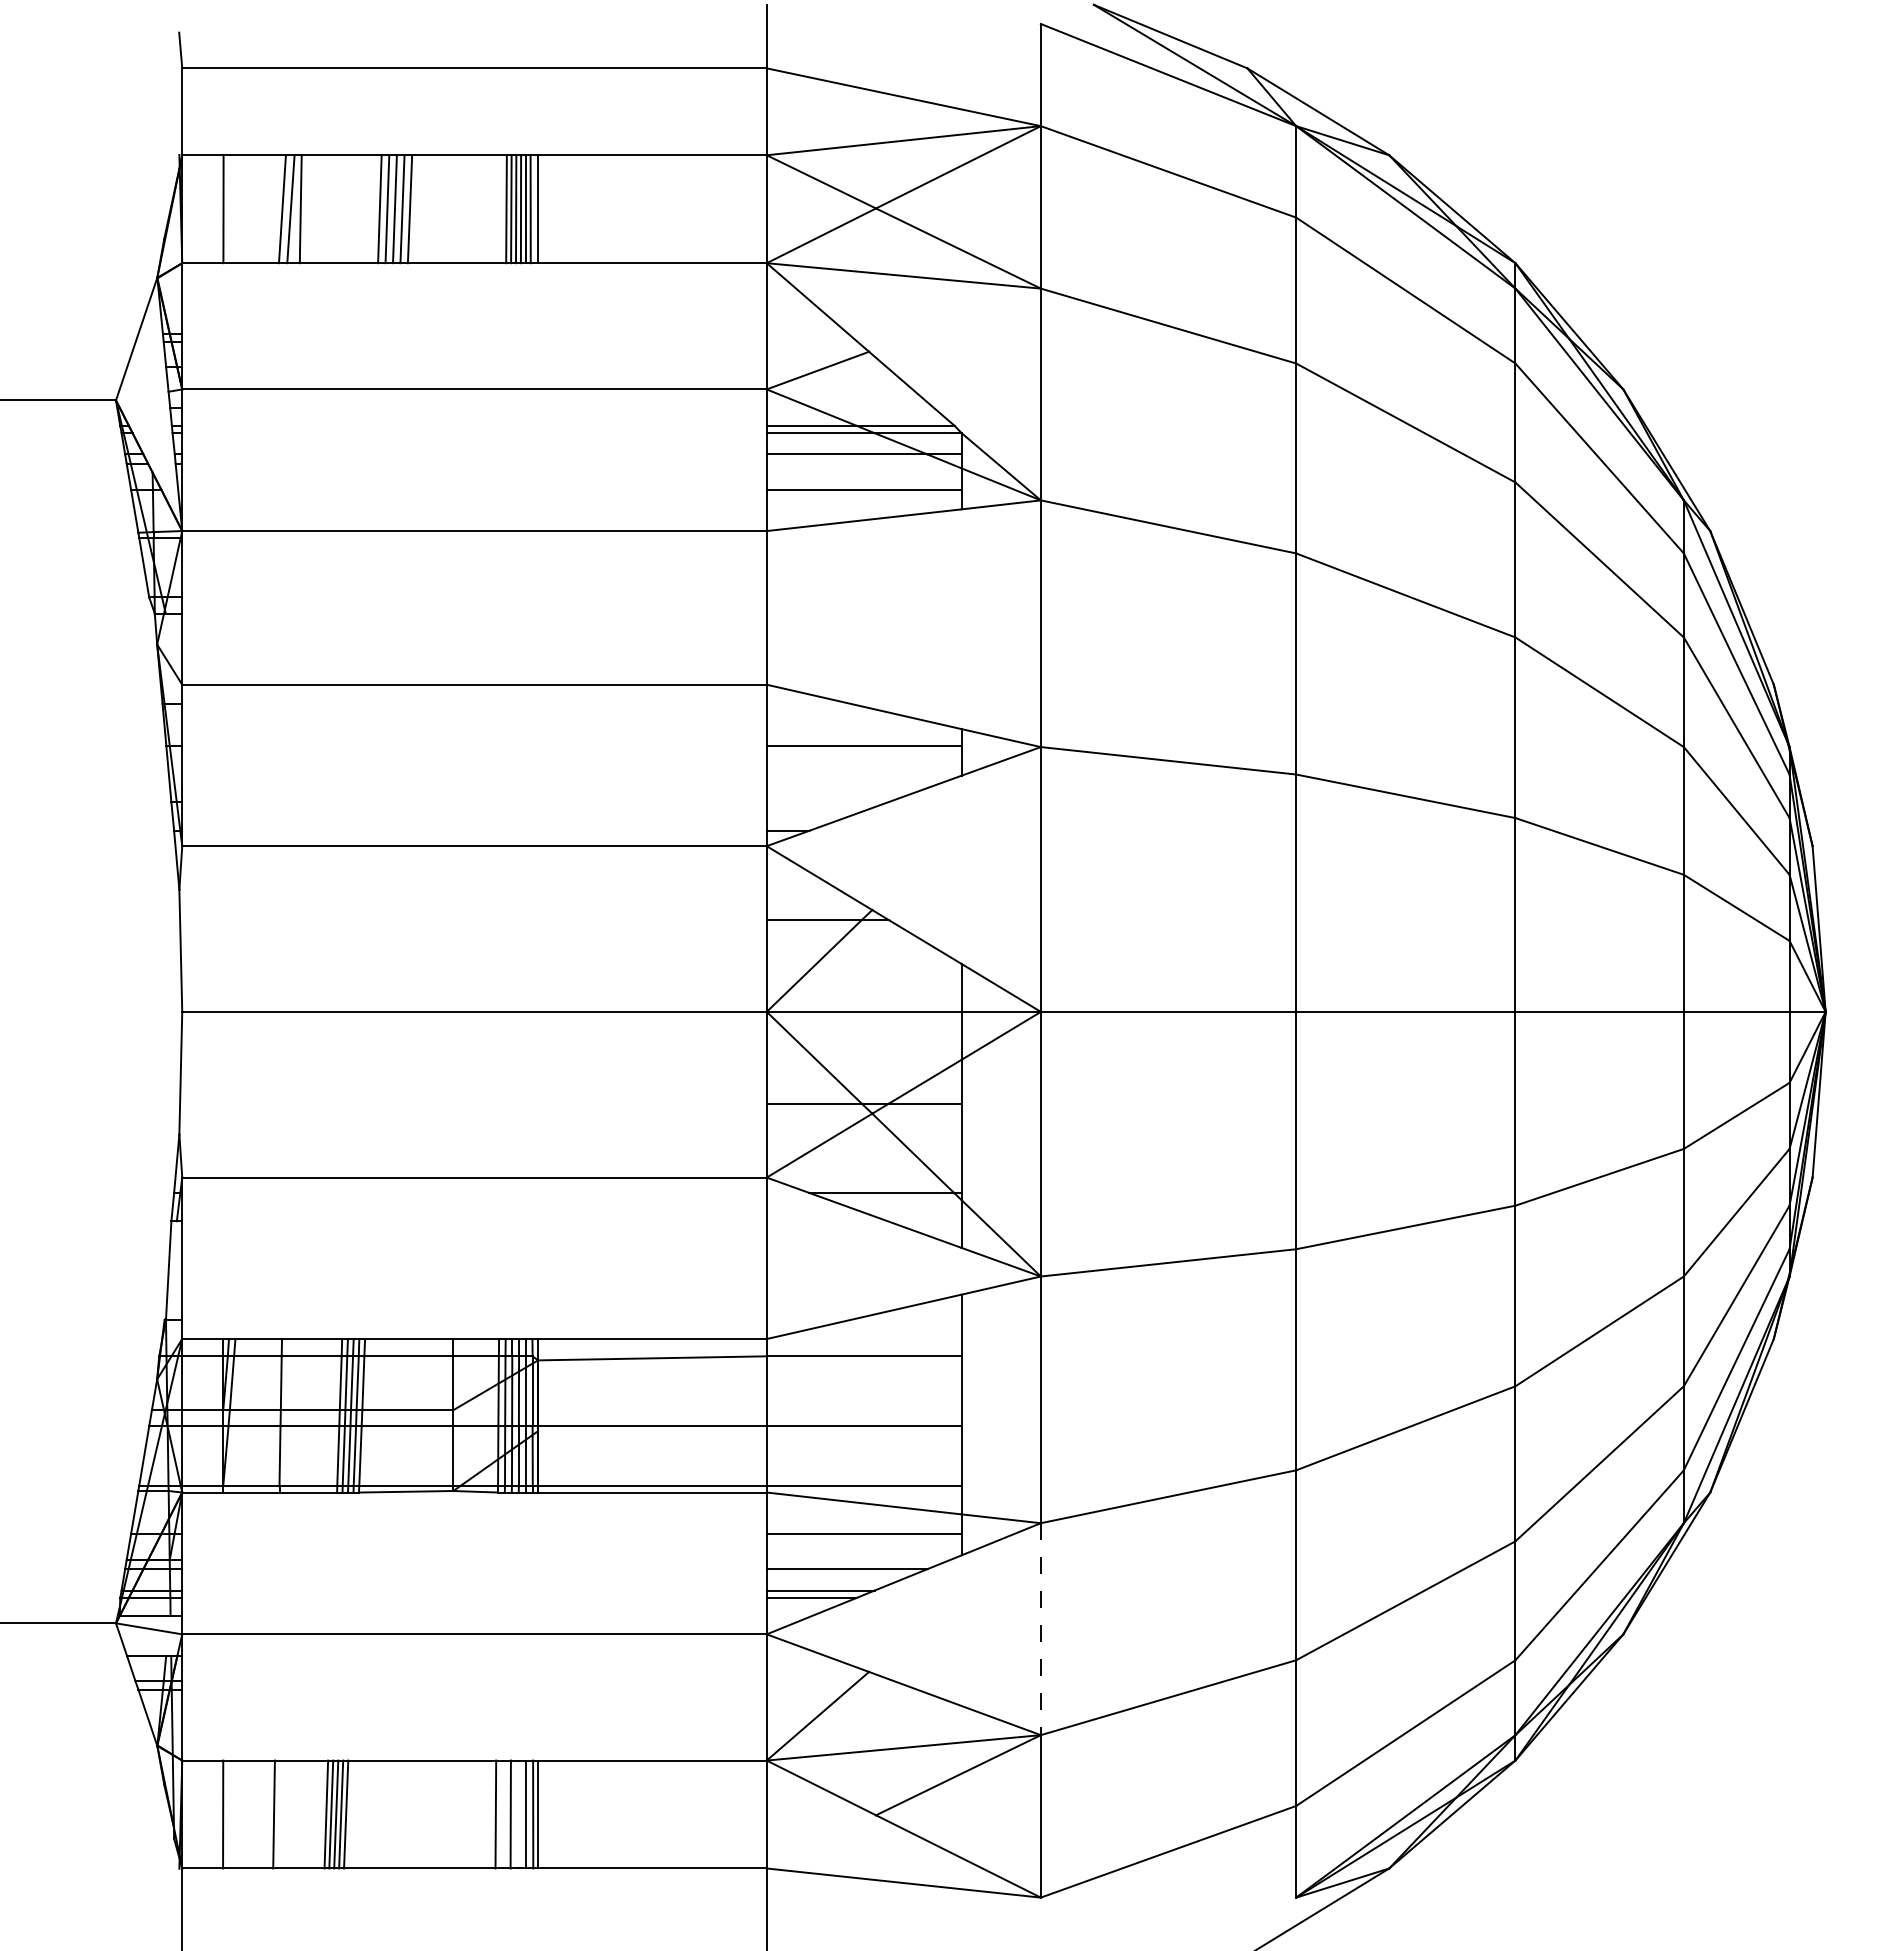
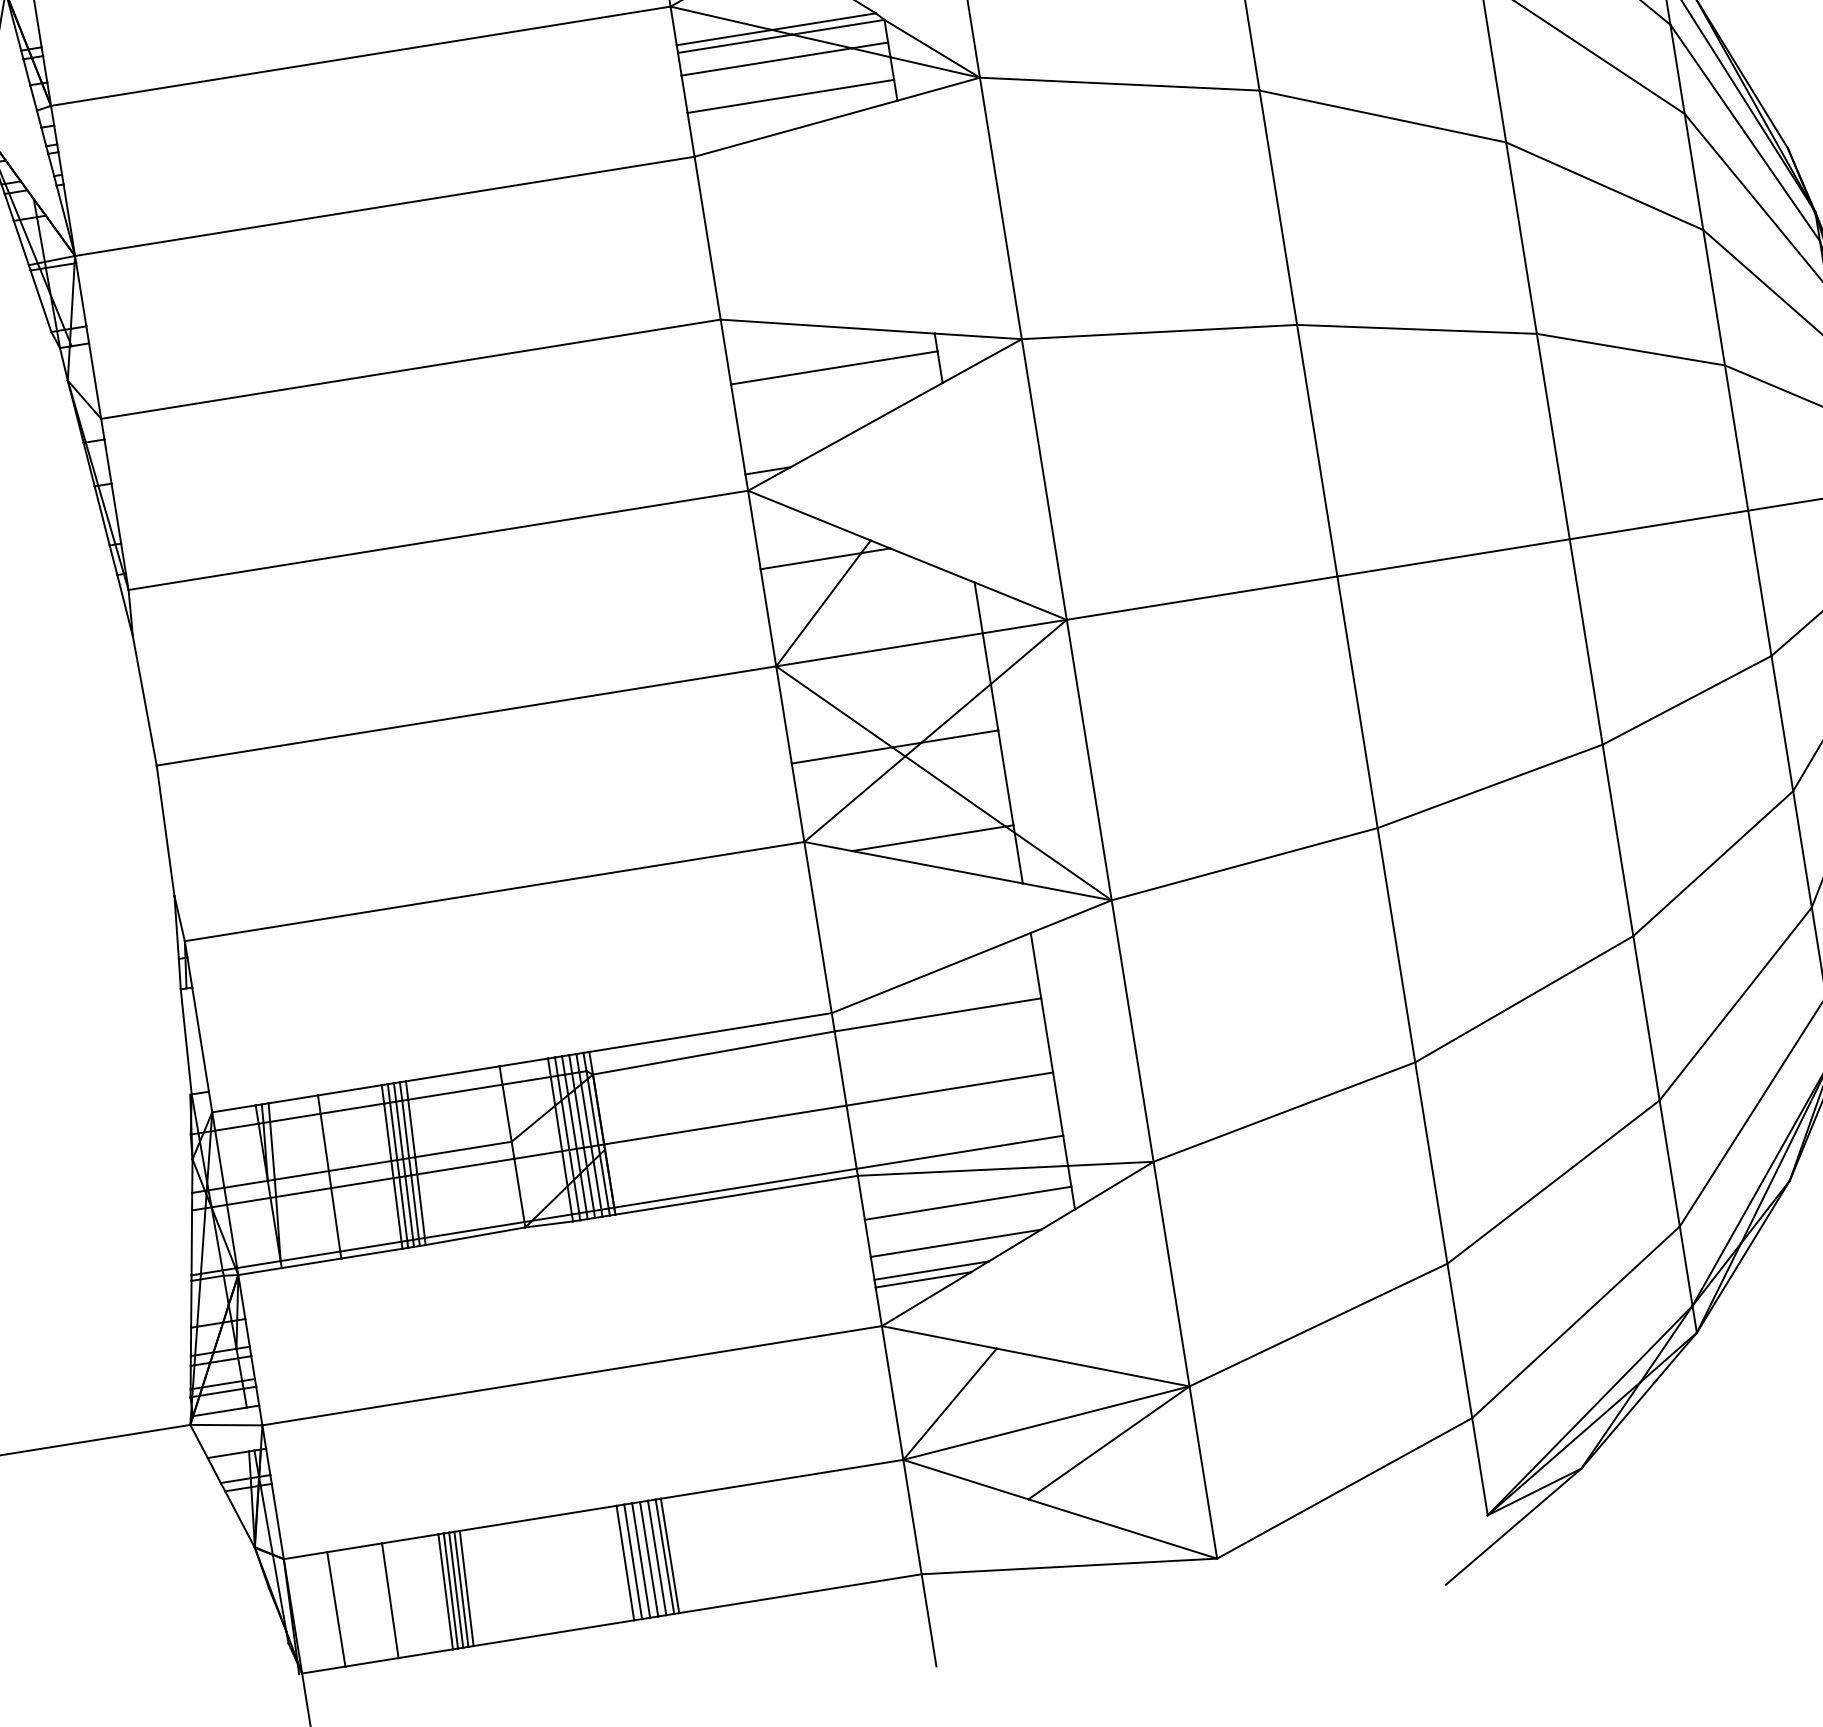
line: (1040, 1629) -> (1171, 1274), dashed -> solid
line: (502, 1814) -> (632, 1561), added
line: (518, 1814) -> (649, 1559), added

